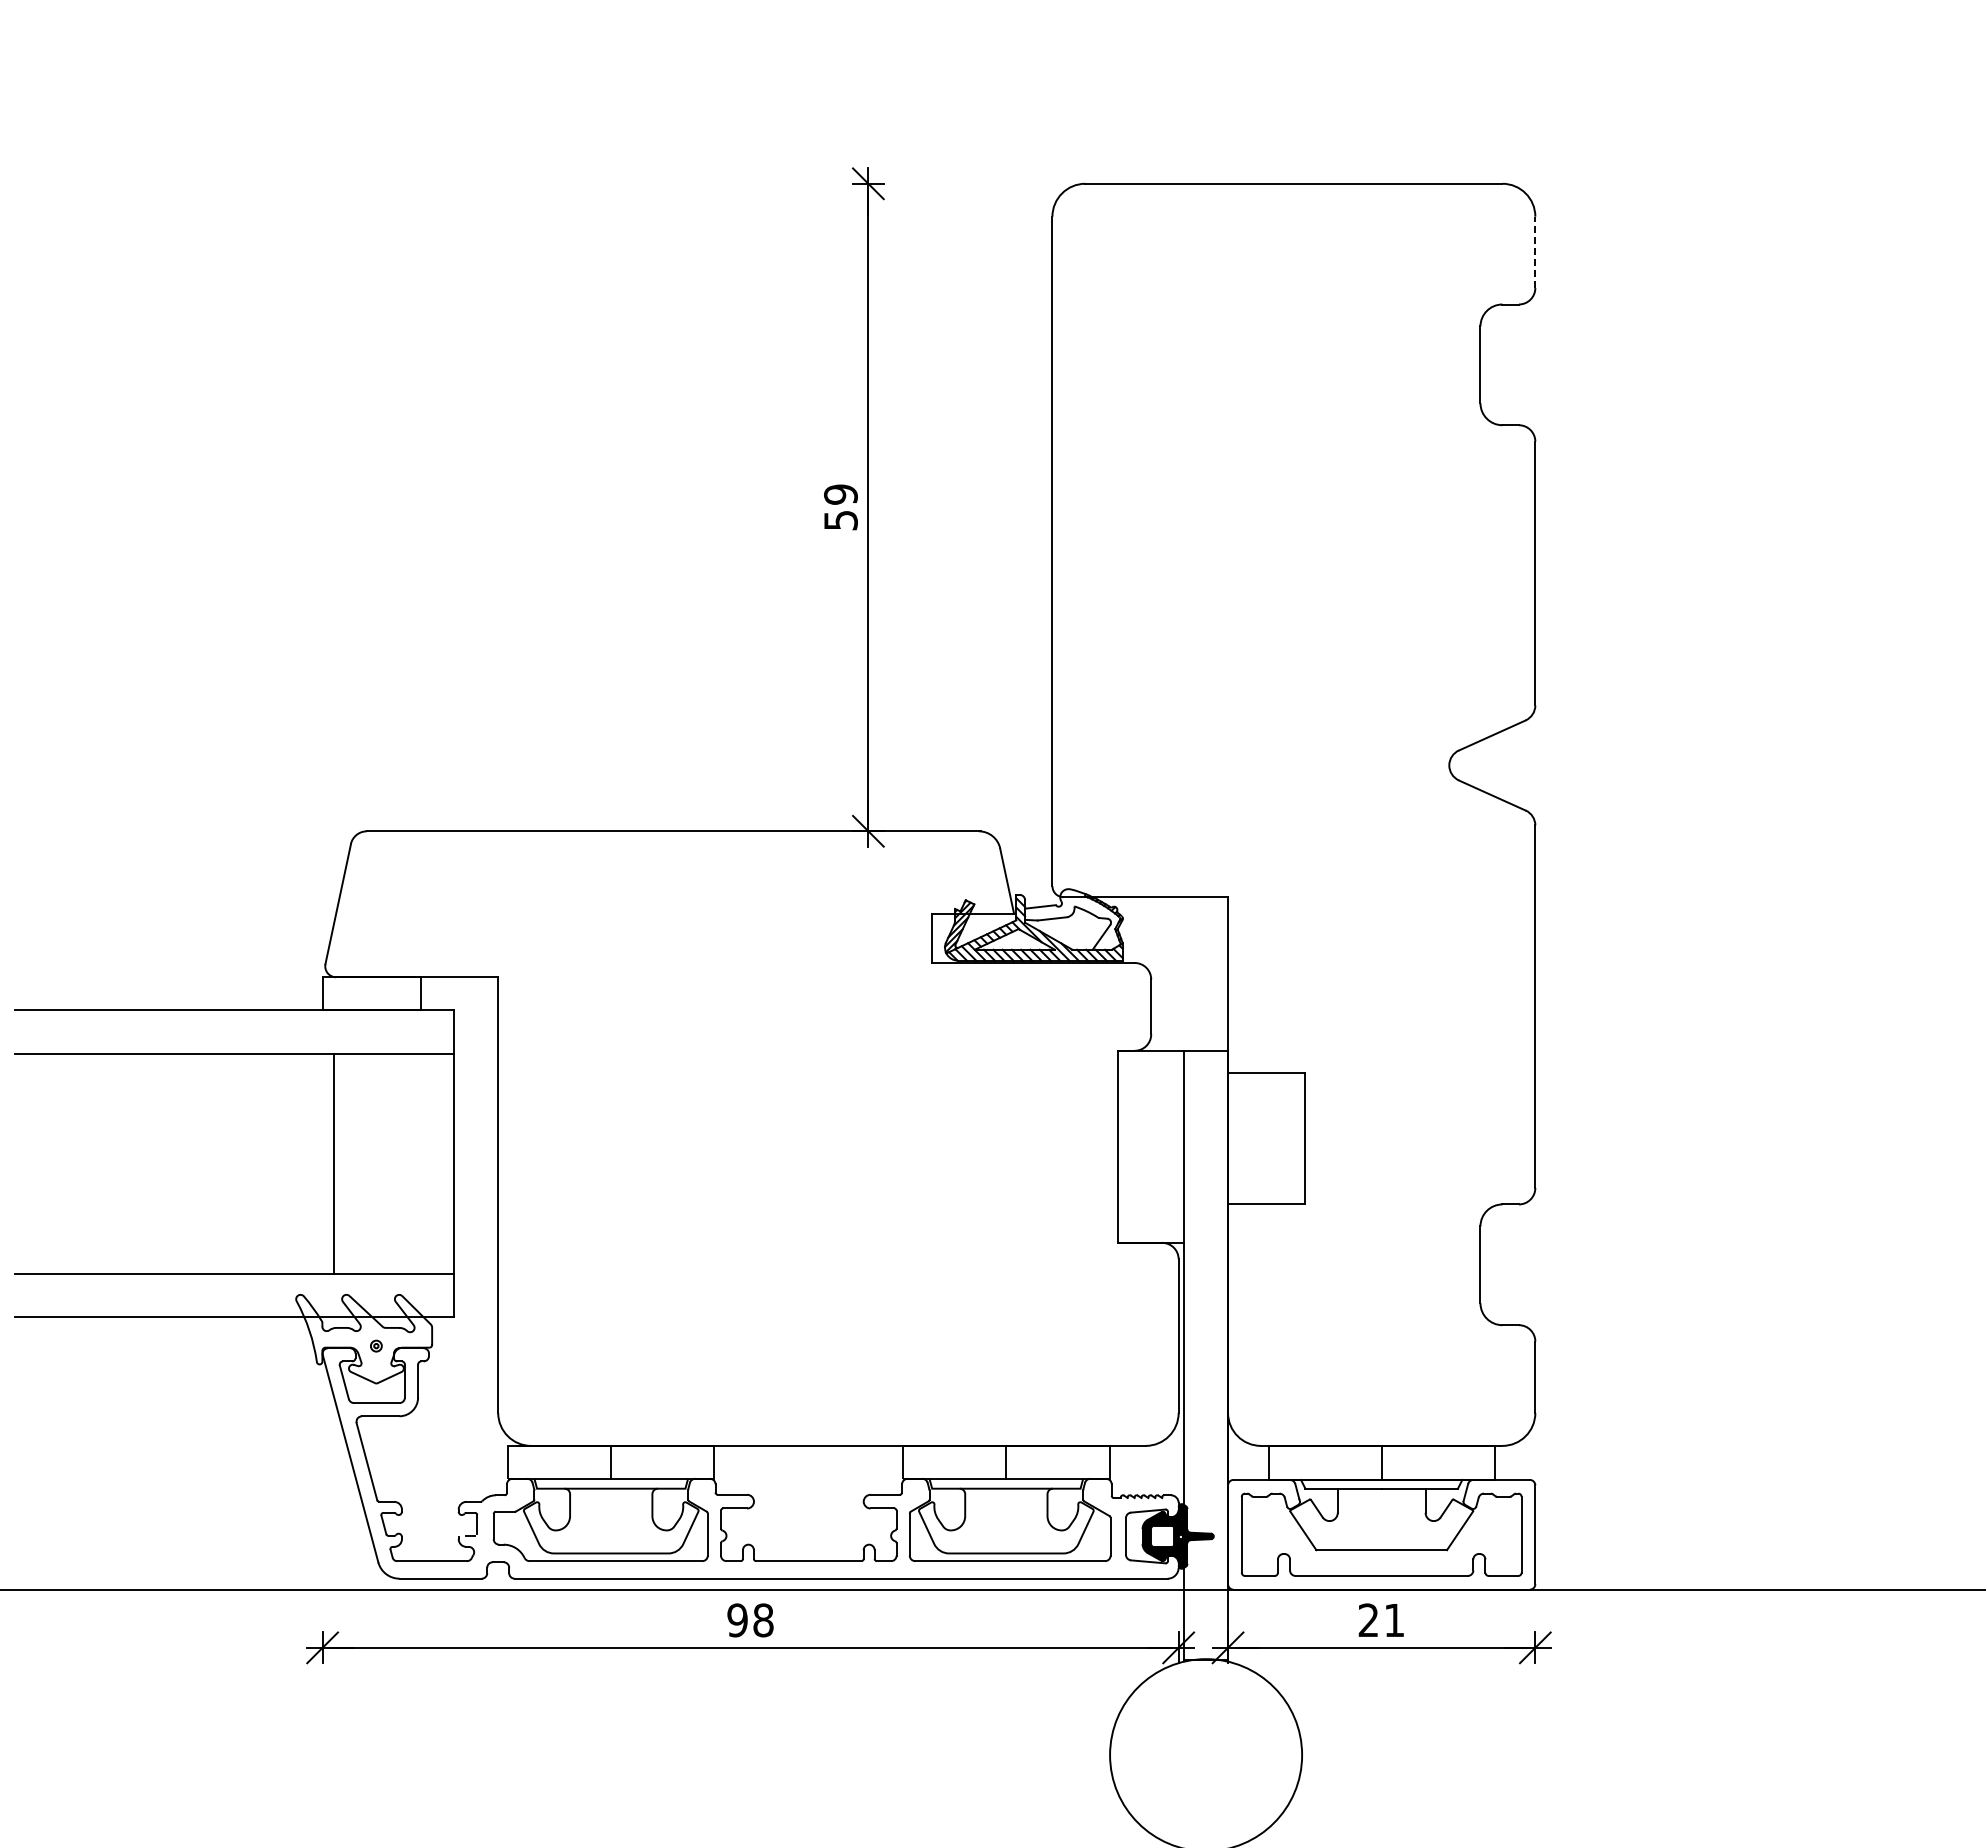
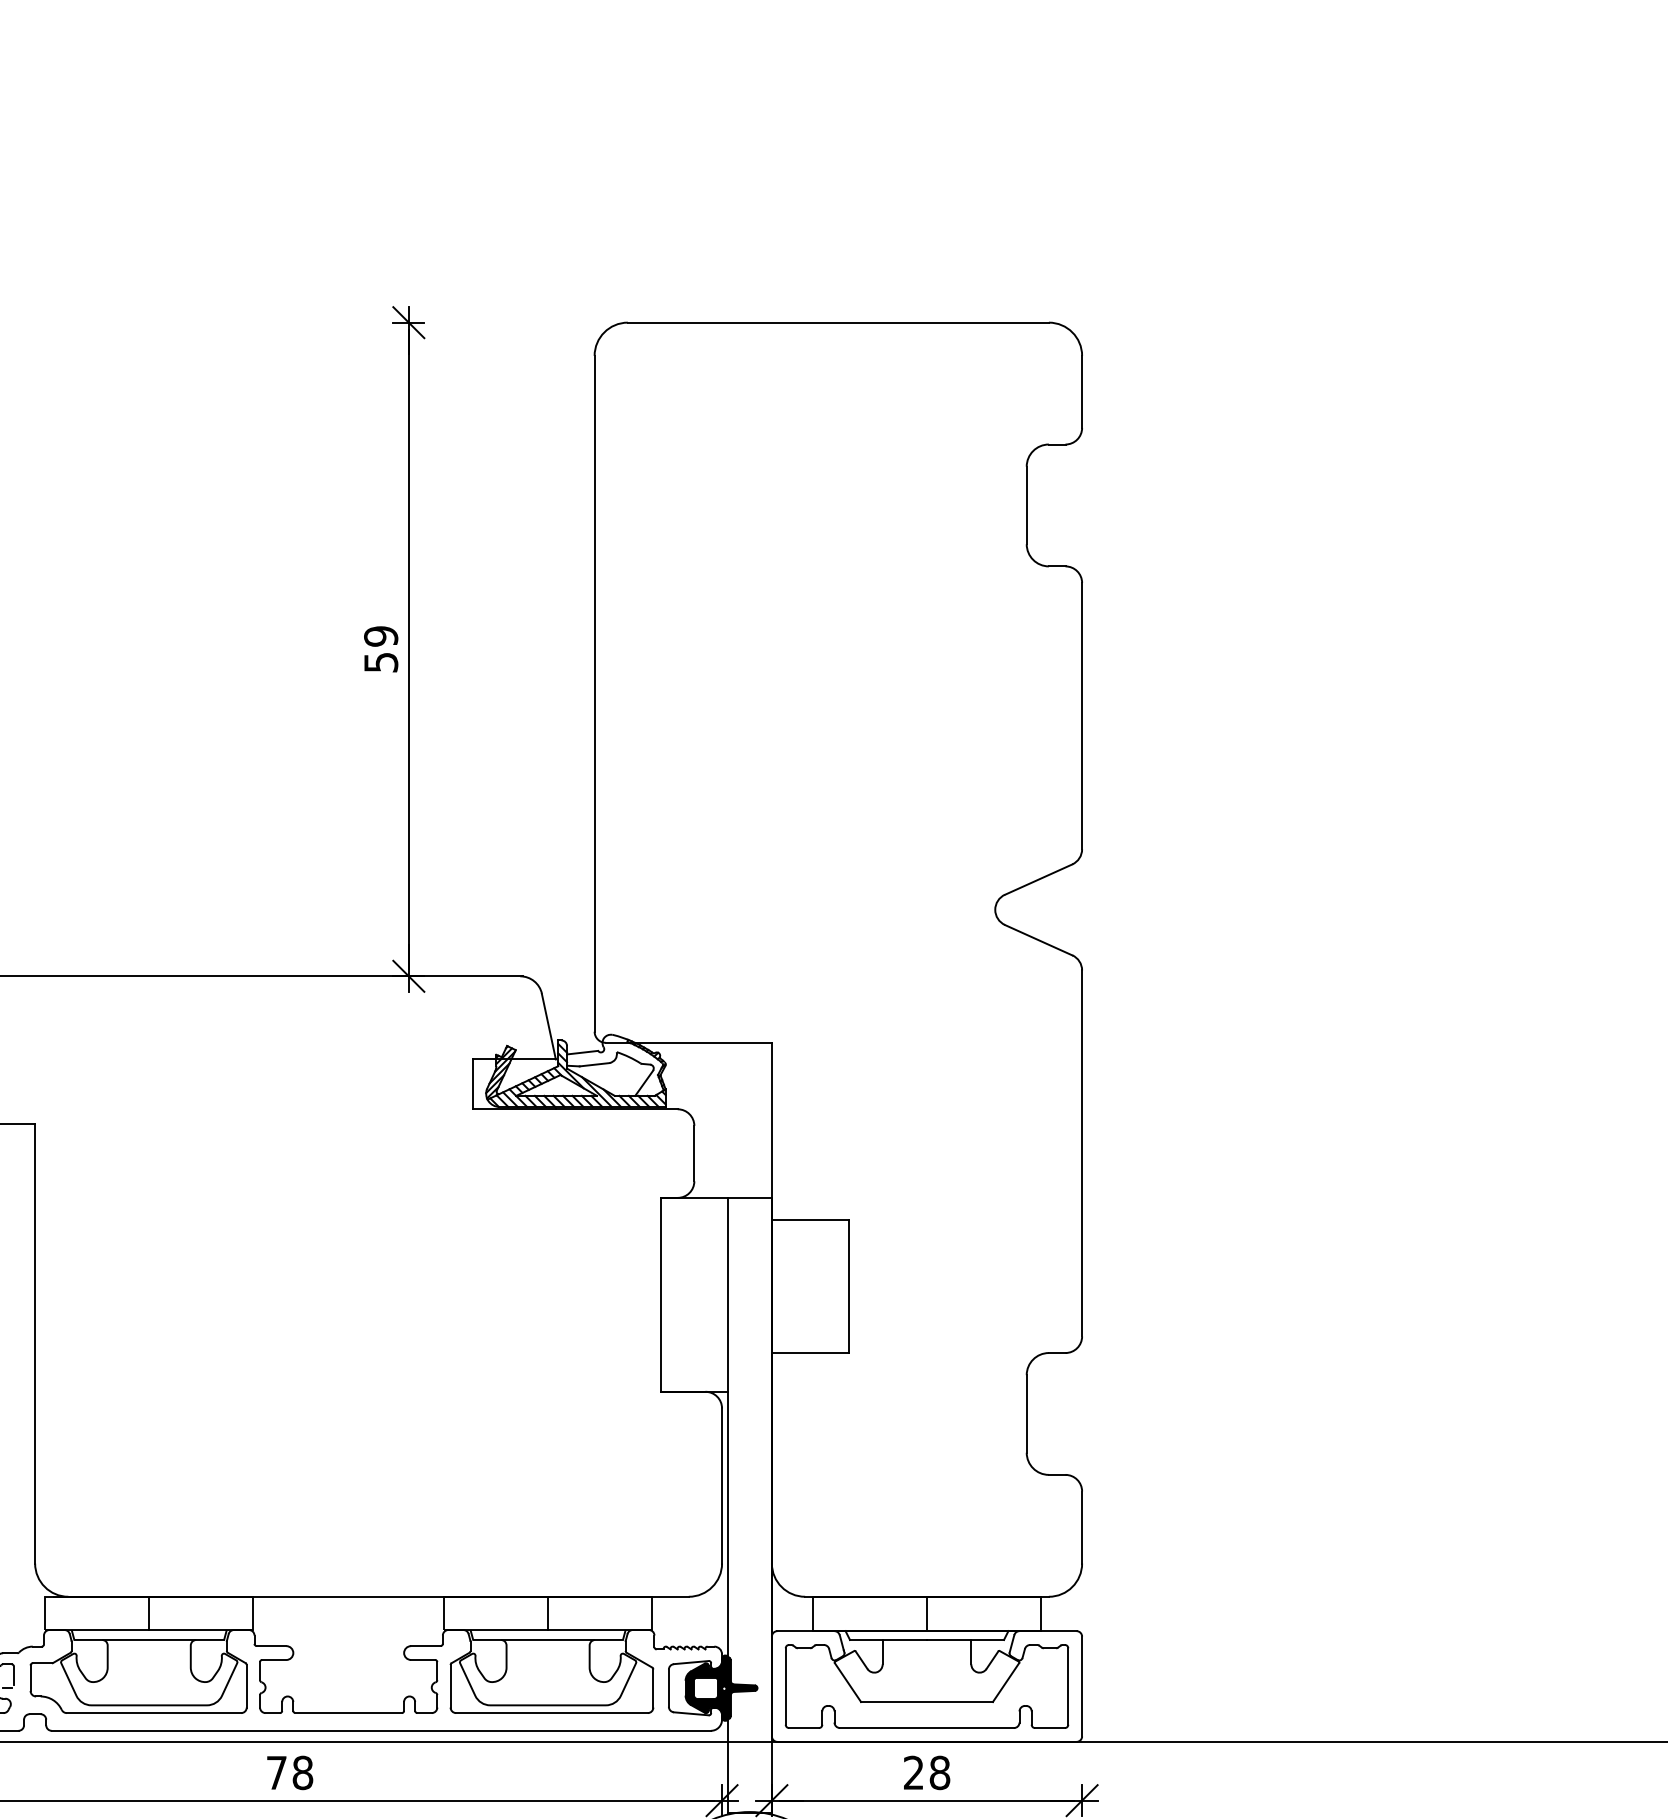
line: (1535, 252) -> (1082, 392), dashed -> solid
text: (737, 1620) -> (276, 1773), 98 -> 78
text: (1394, 1620) -> (939, 1773), 21 -> 28

